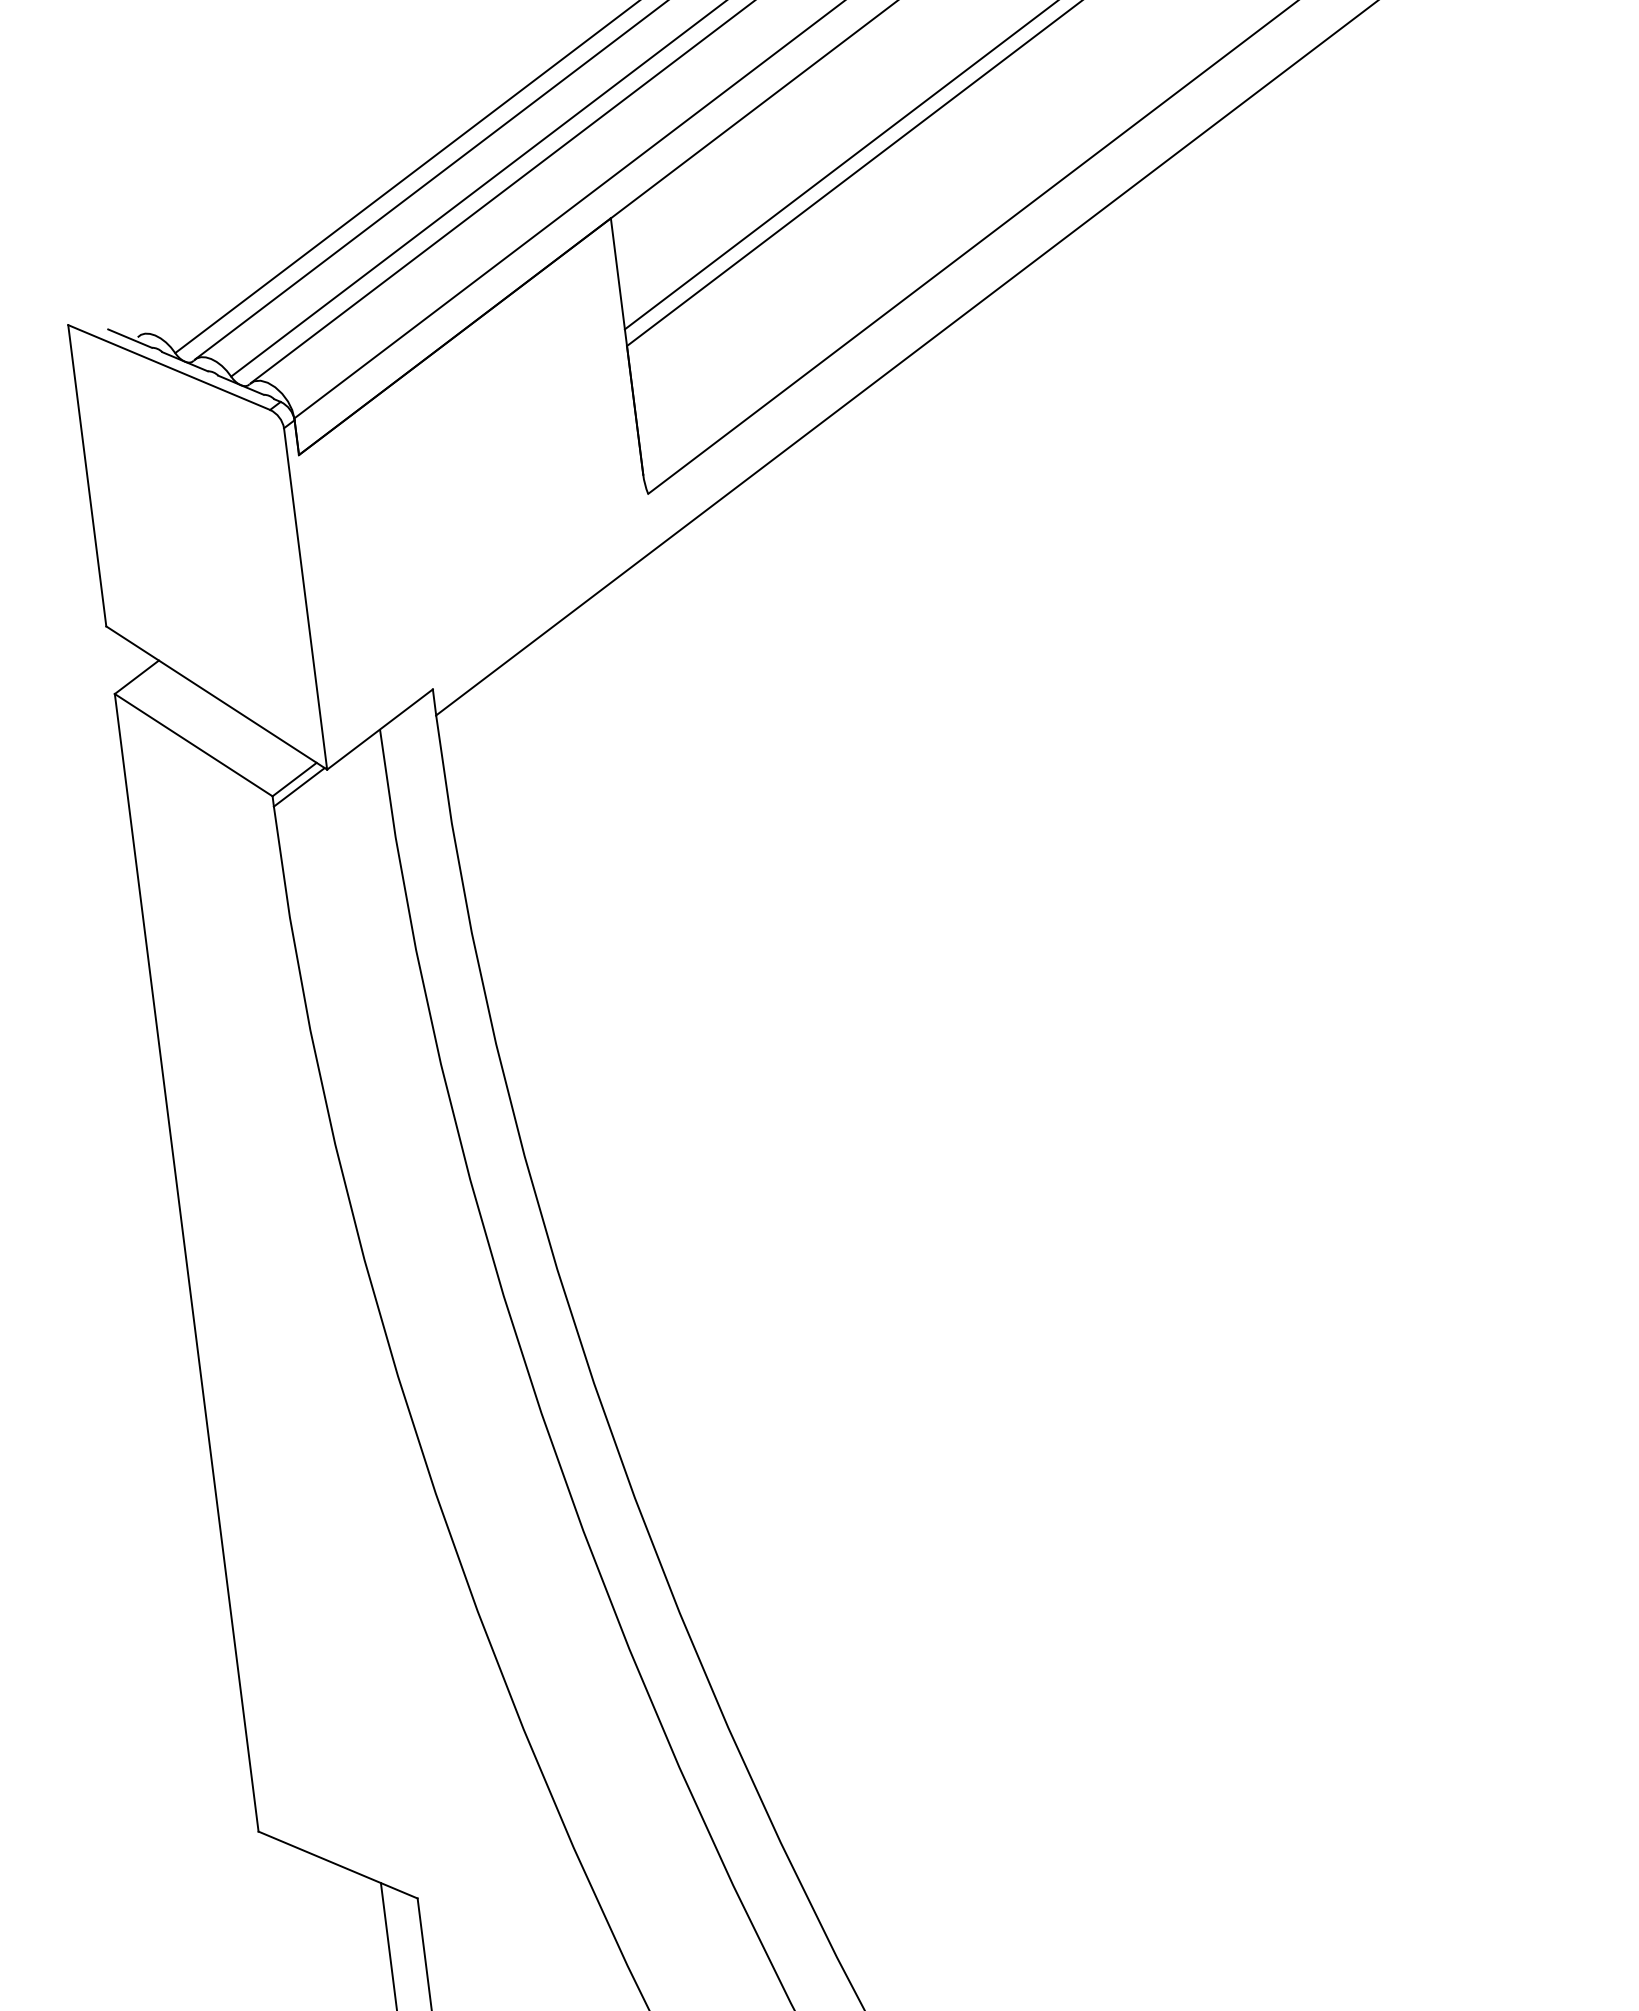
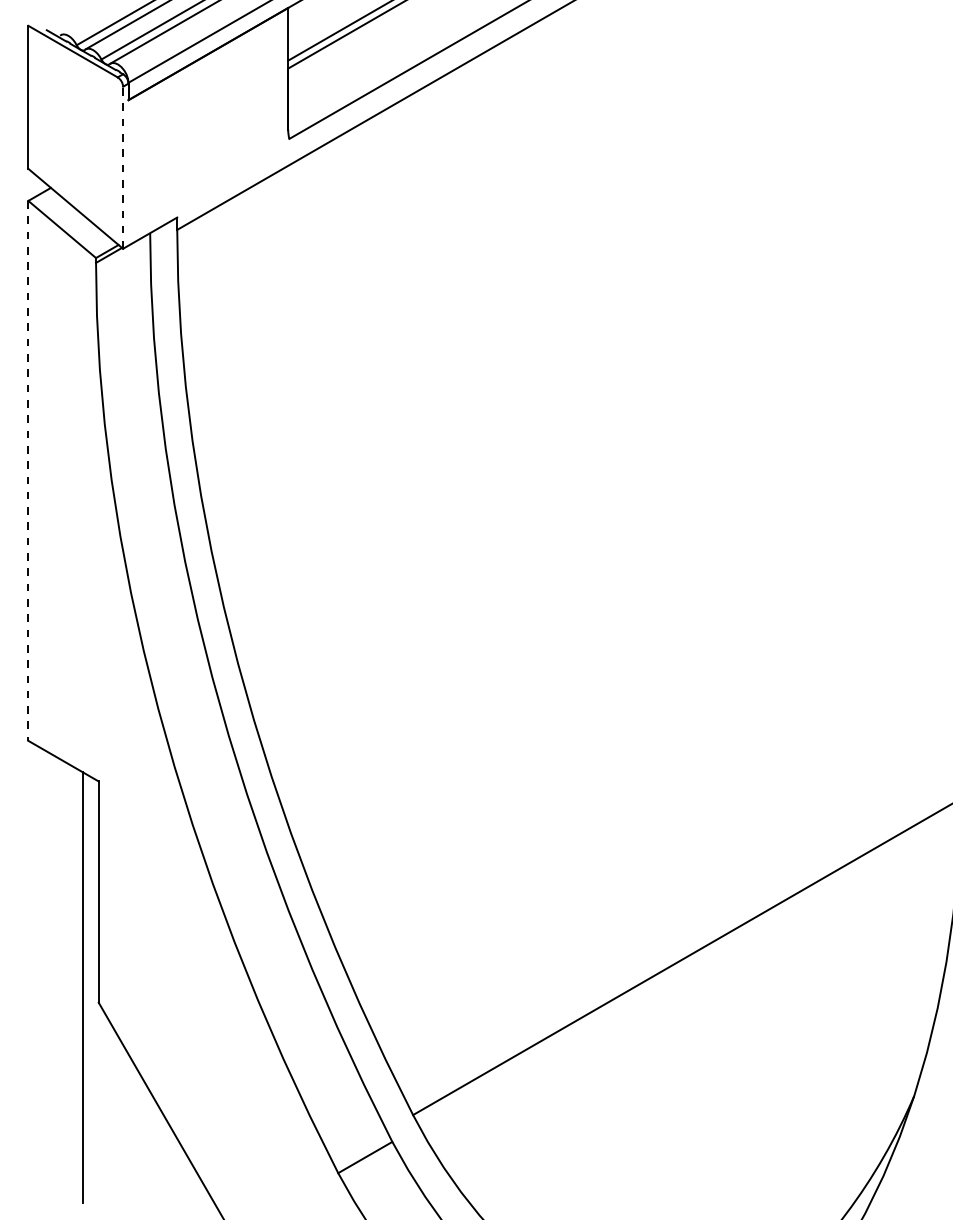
line: (306, 598) -> (123, 167), solid -> dashed
line: (186, 1261) -> (28, 470), solid -> dashed

